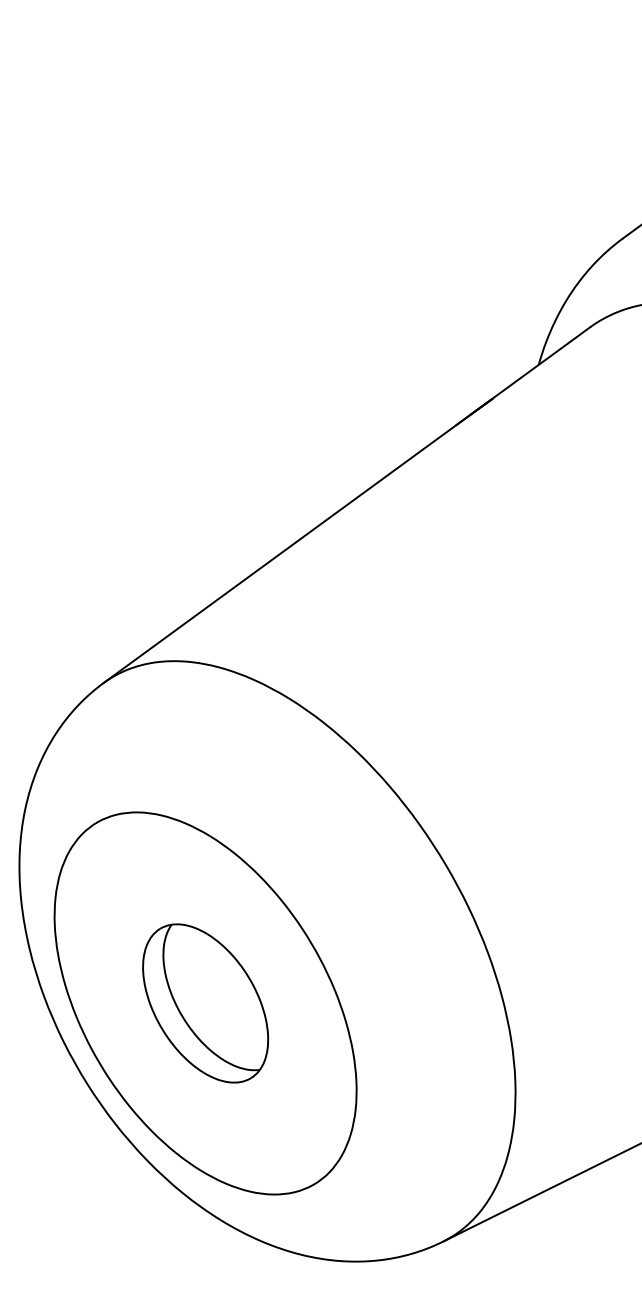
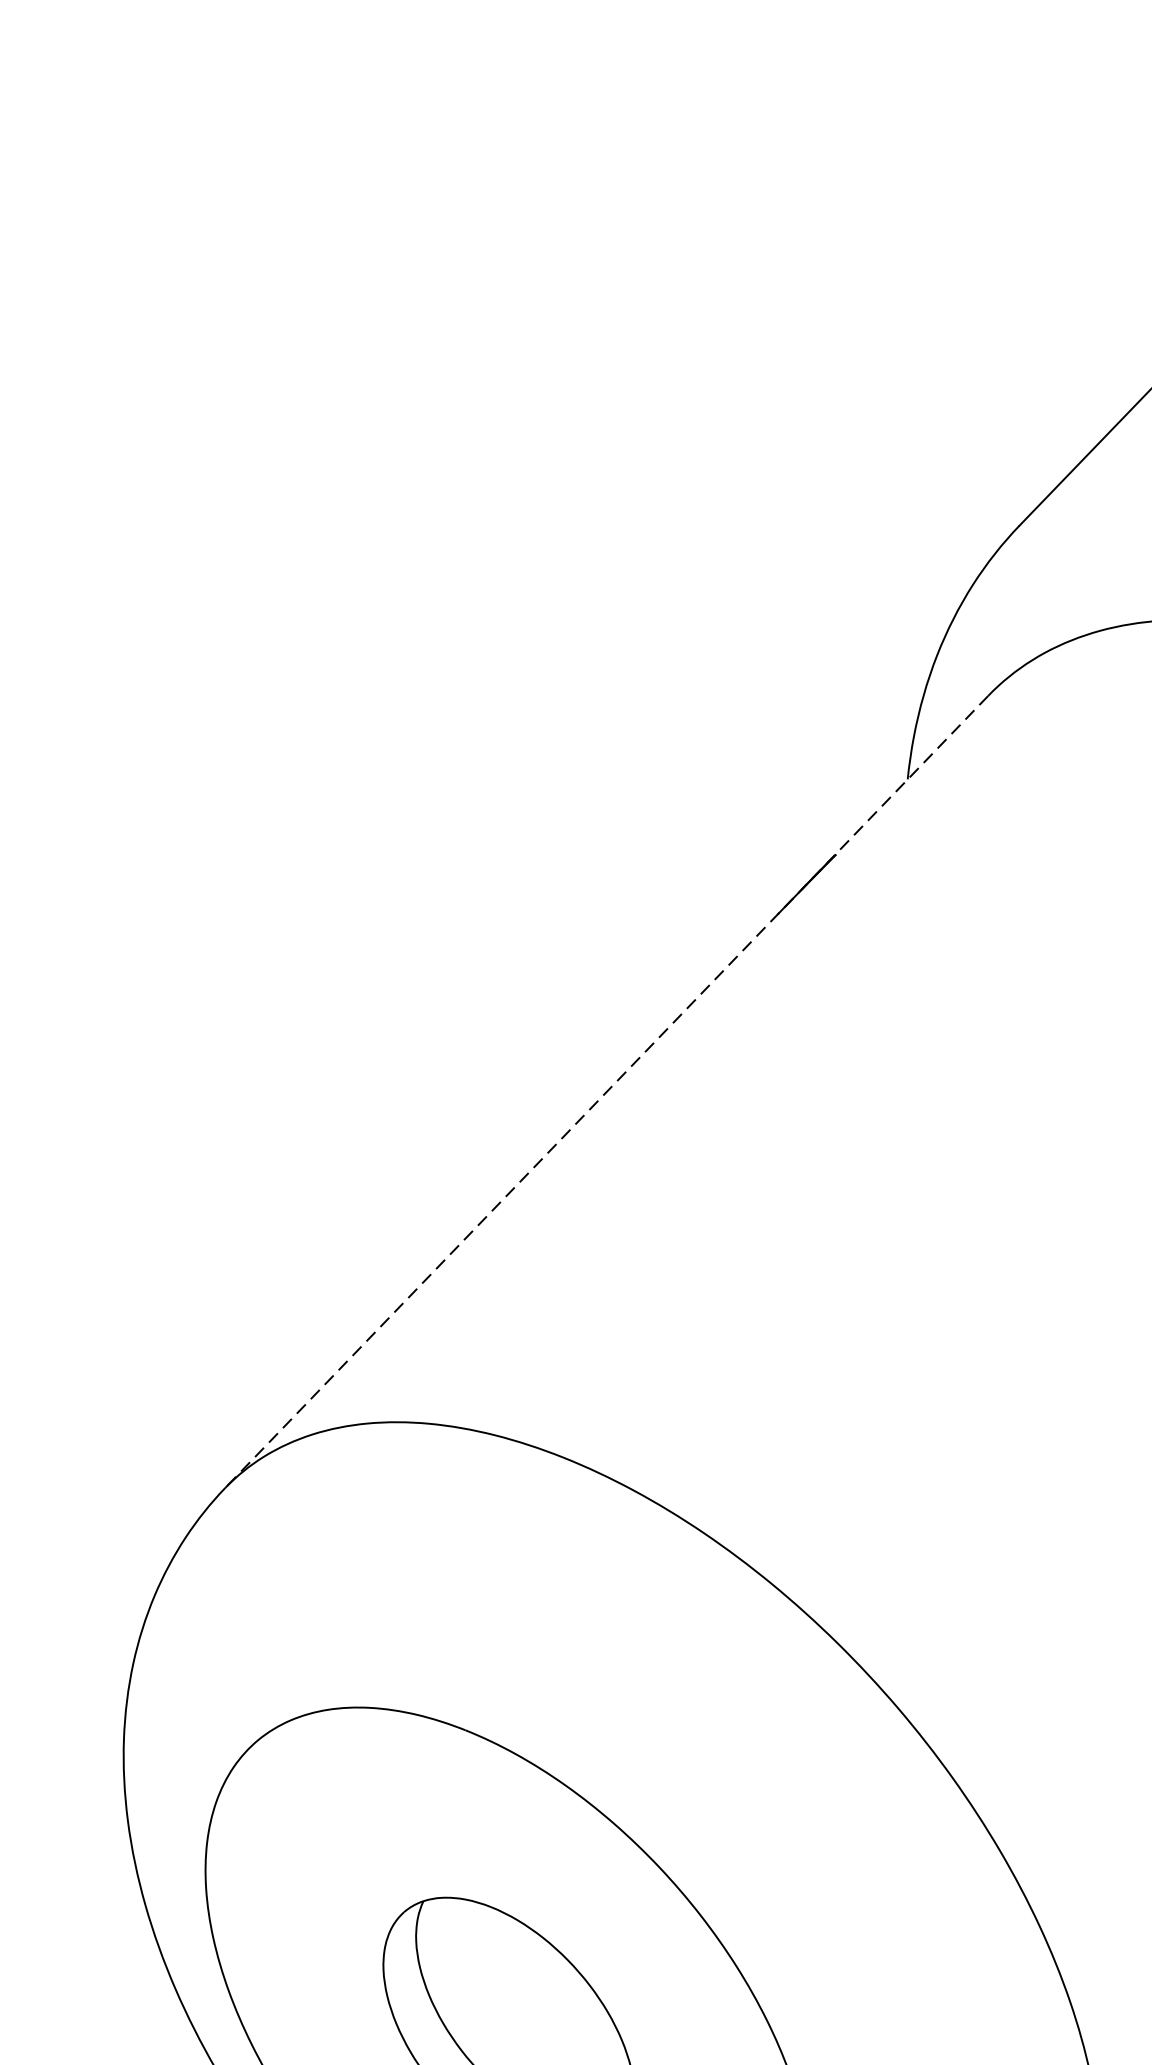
line: (346, 505) -> (606, 1092), solid -> dashed

